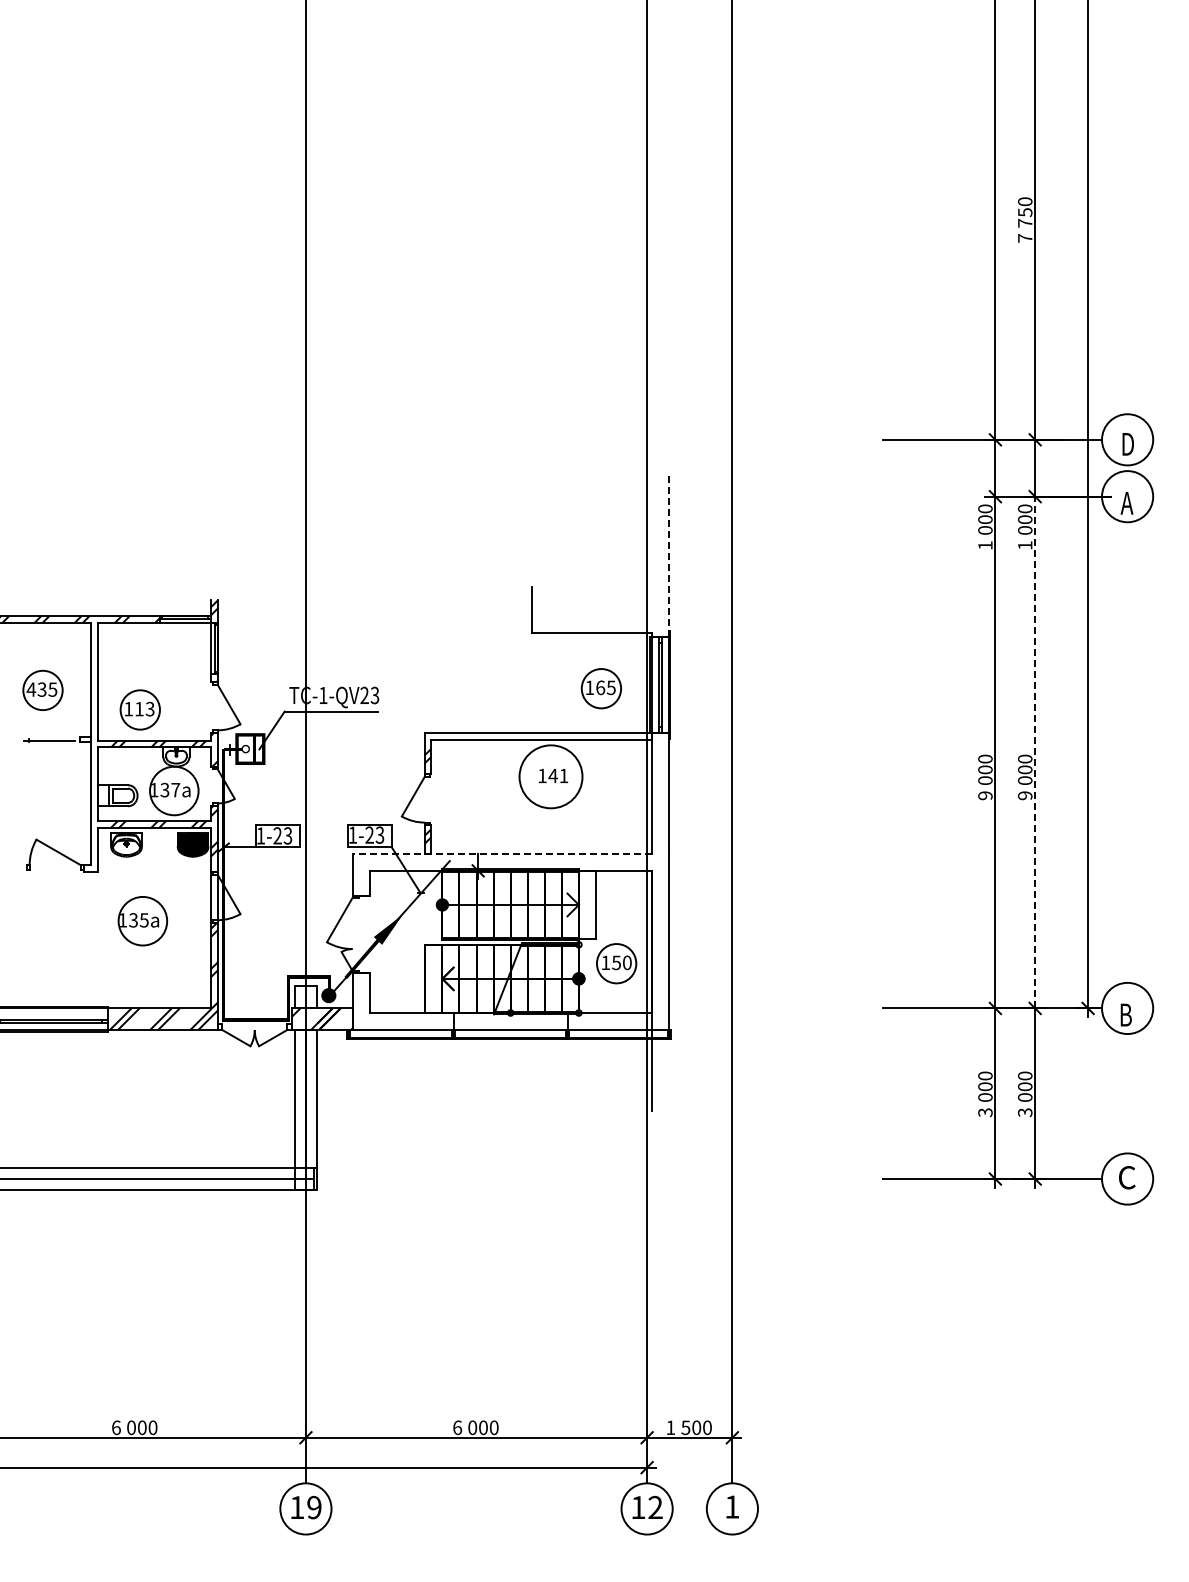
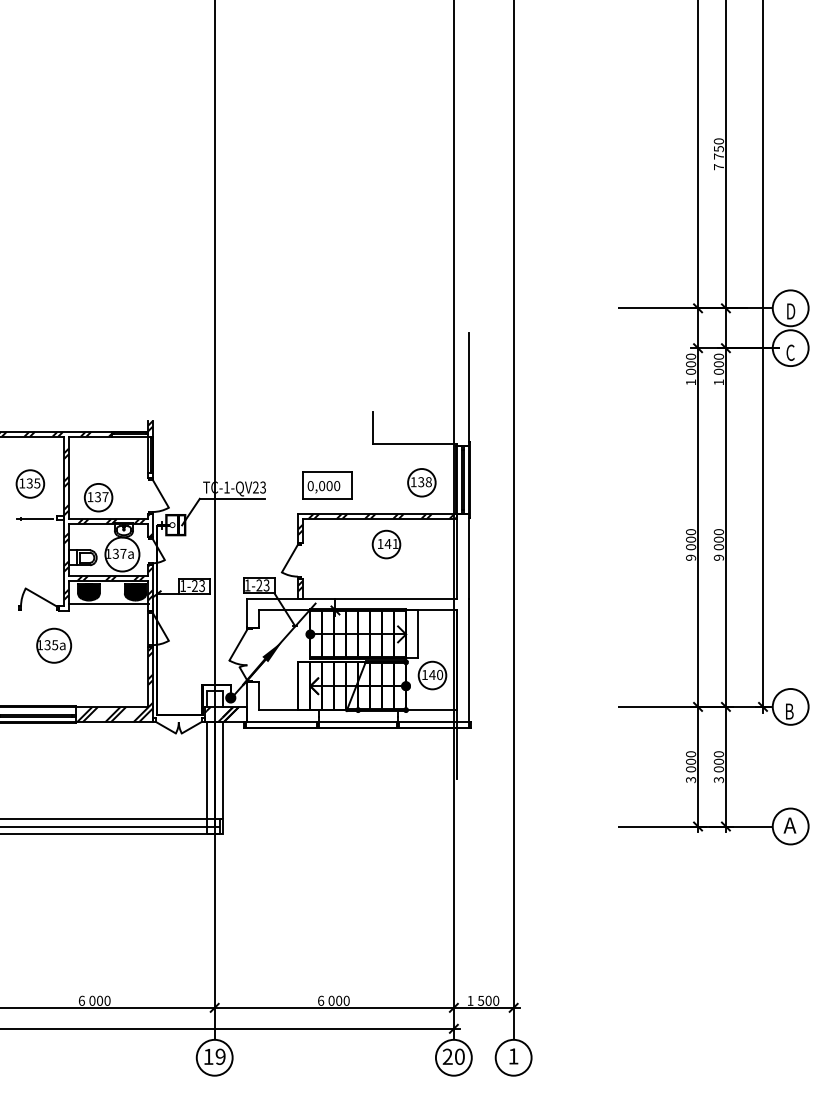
text: (1126, 503) -> (789, 352), А -> C
line: (668, 555) -> (468, 389), dashed -> solid
text: (605, 687) -> (424, 481), 165 -> 138
text: (31, 689) -> (22, 483), 435 -> 135
part: (466, 692) -> (327, 485), added
text: (144, 708) -> (101, 496), 113 -> 137
hatch: (545, 736) -> (382, 516), added
hatch: (94, 747) -> (66, 524), added
line: (1035, 752) -> (726, 527), dashed -> solid
circle: (550, 776) -> (386, 544), size x0.62
fill: (126, 844) -> (88, 592), added
line: (502, 853) -> (352, 598), dashed -> solid
line: (154, 862) -> (108, 604), added
part: (142, 921) -> (53, 645), moved
text: (616, 962) -> (432, 674), 150 -> 140
text: (1126, 1177) -> (789, 825), C -> А
text: (646, 1507) -> (453, 1056), 12 -> 20

